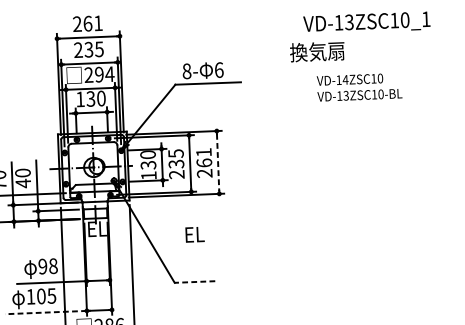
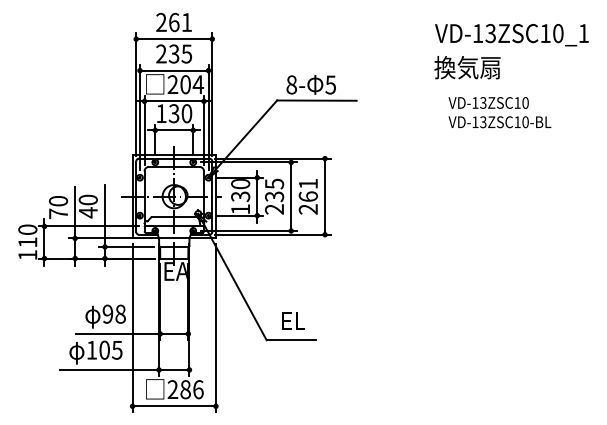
text: (317, 51) -> (467, 67), moved
text: (218, 69) -> (330, 84), 6 -> 5
text: (99, 74) -> (185, 84), 294 -> 204
text: (344, 79) -> (482, 102), VD-14ZSC10 -> VD-13ZSC10
line: (218, 162) -> (325, 196), dashed -> solid
text: (97, 229) -> (175, 271), EL -> EA
text: (194, 234) -> (293, 320), moved
line: (195, 282) -> (291, 340), dashed -> solid
line: (46, 312) -> (109, 369), dashed -> solid

